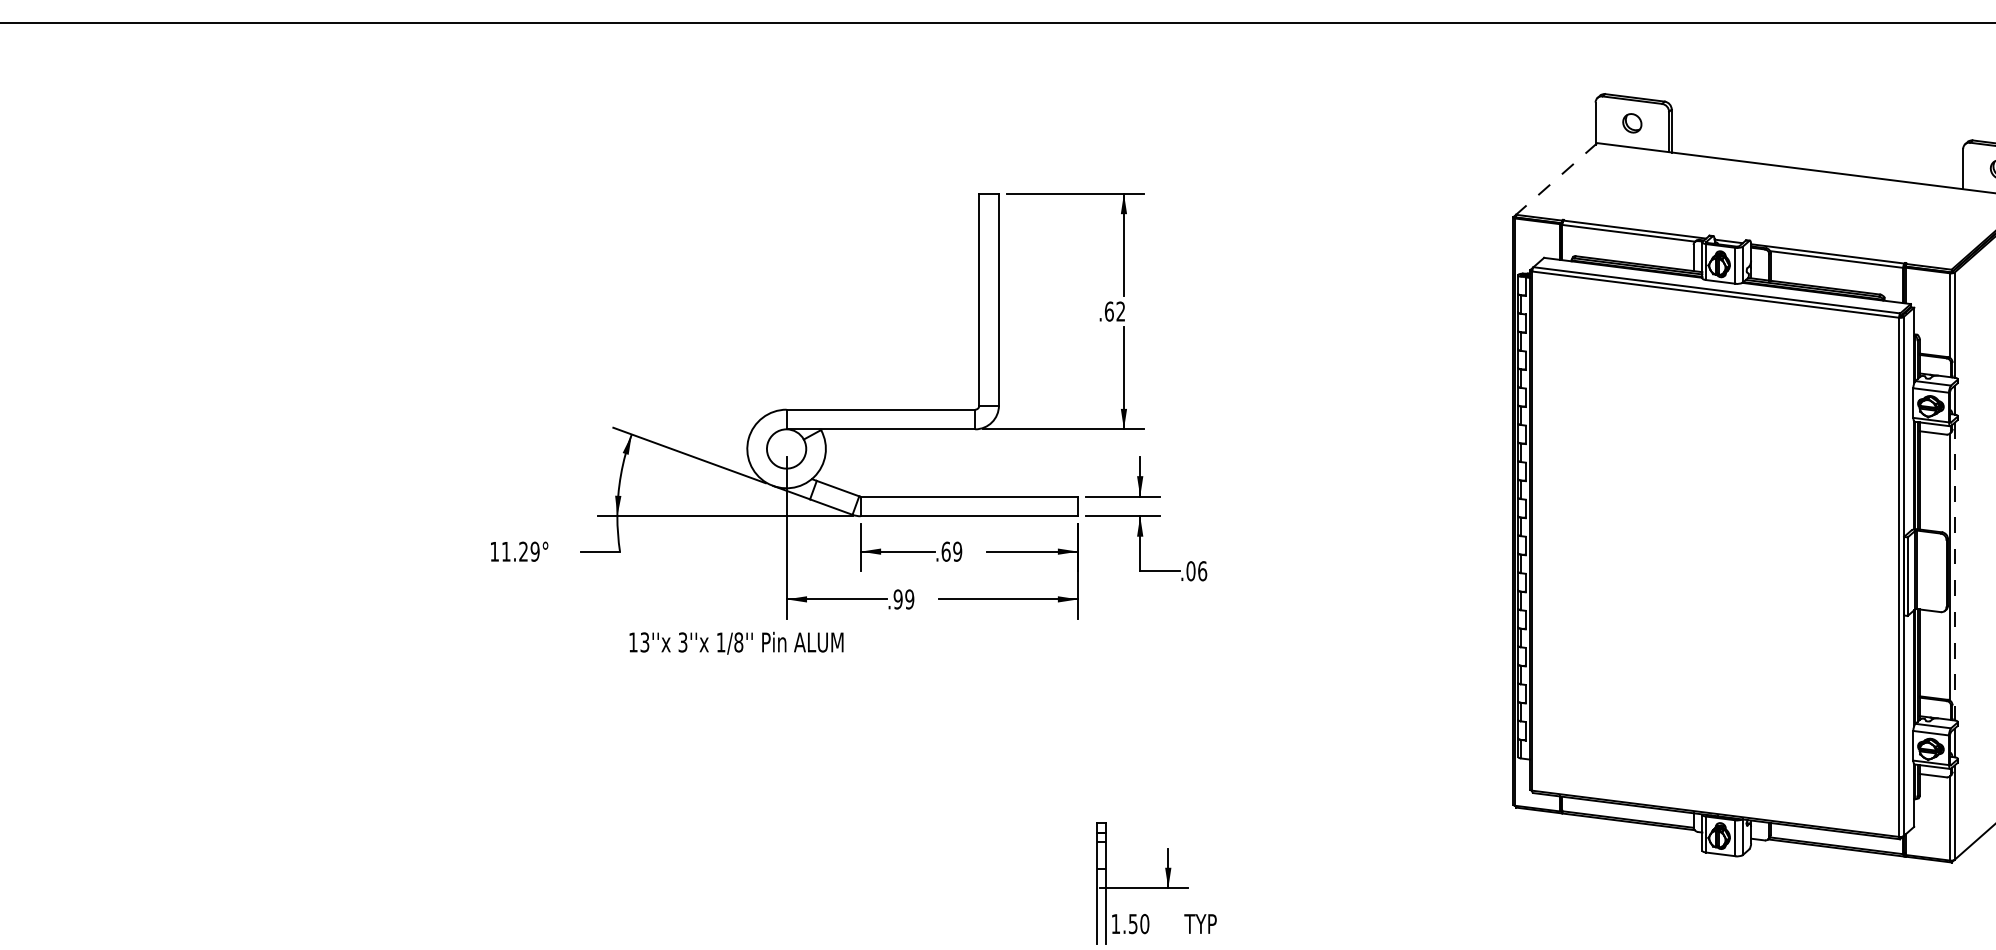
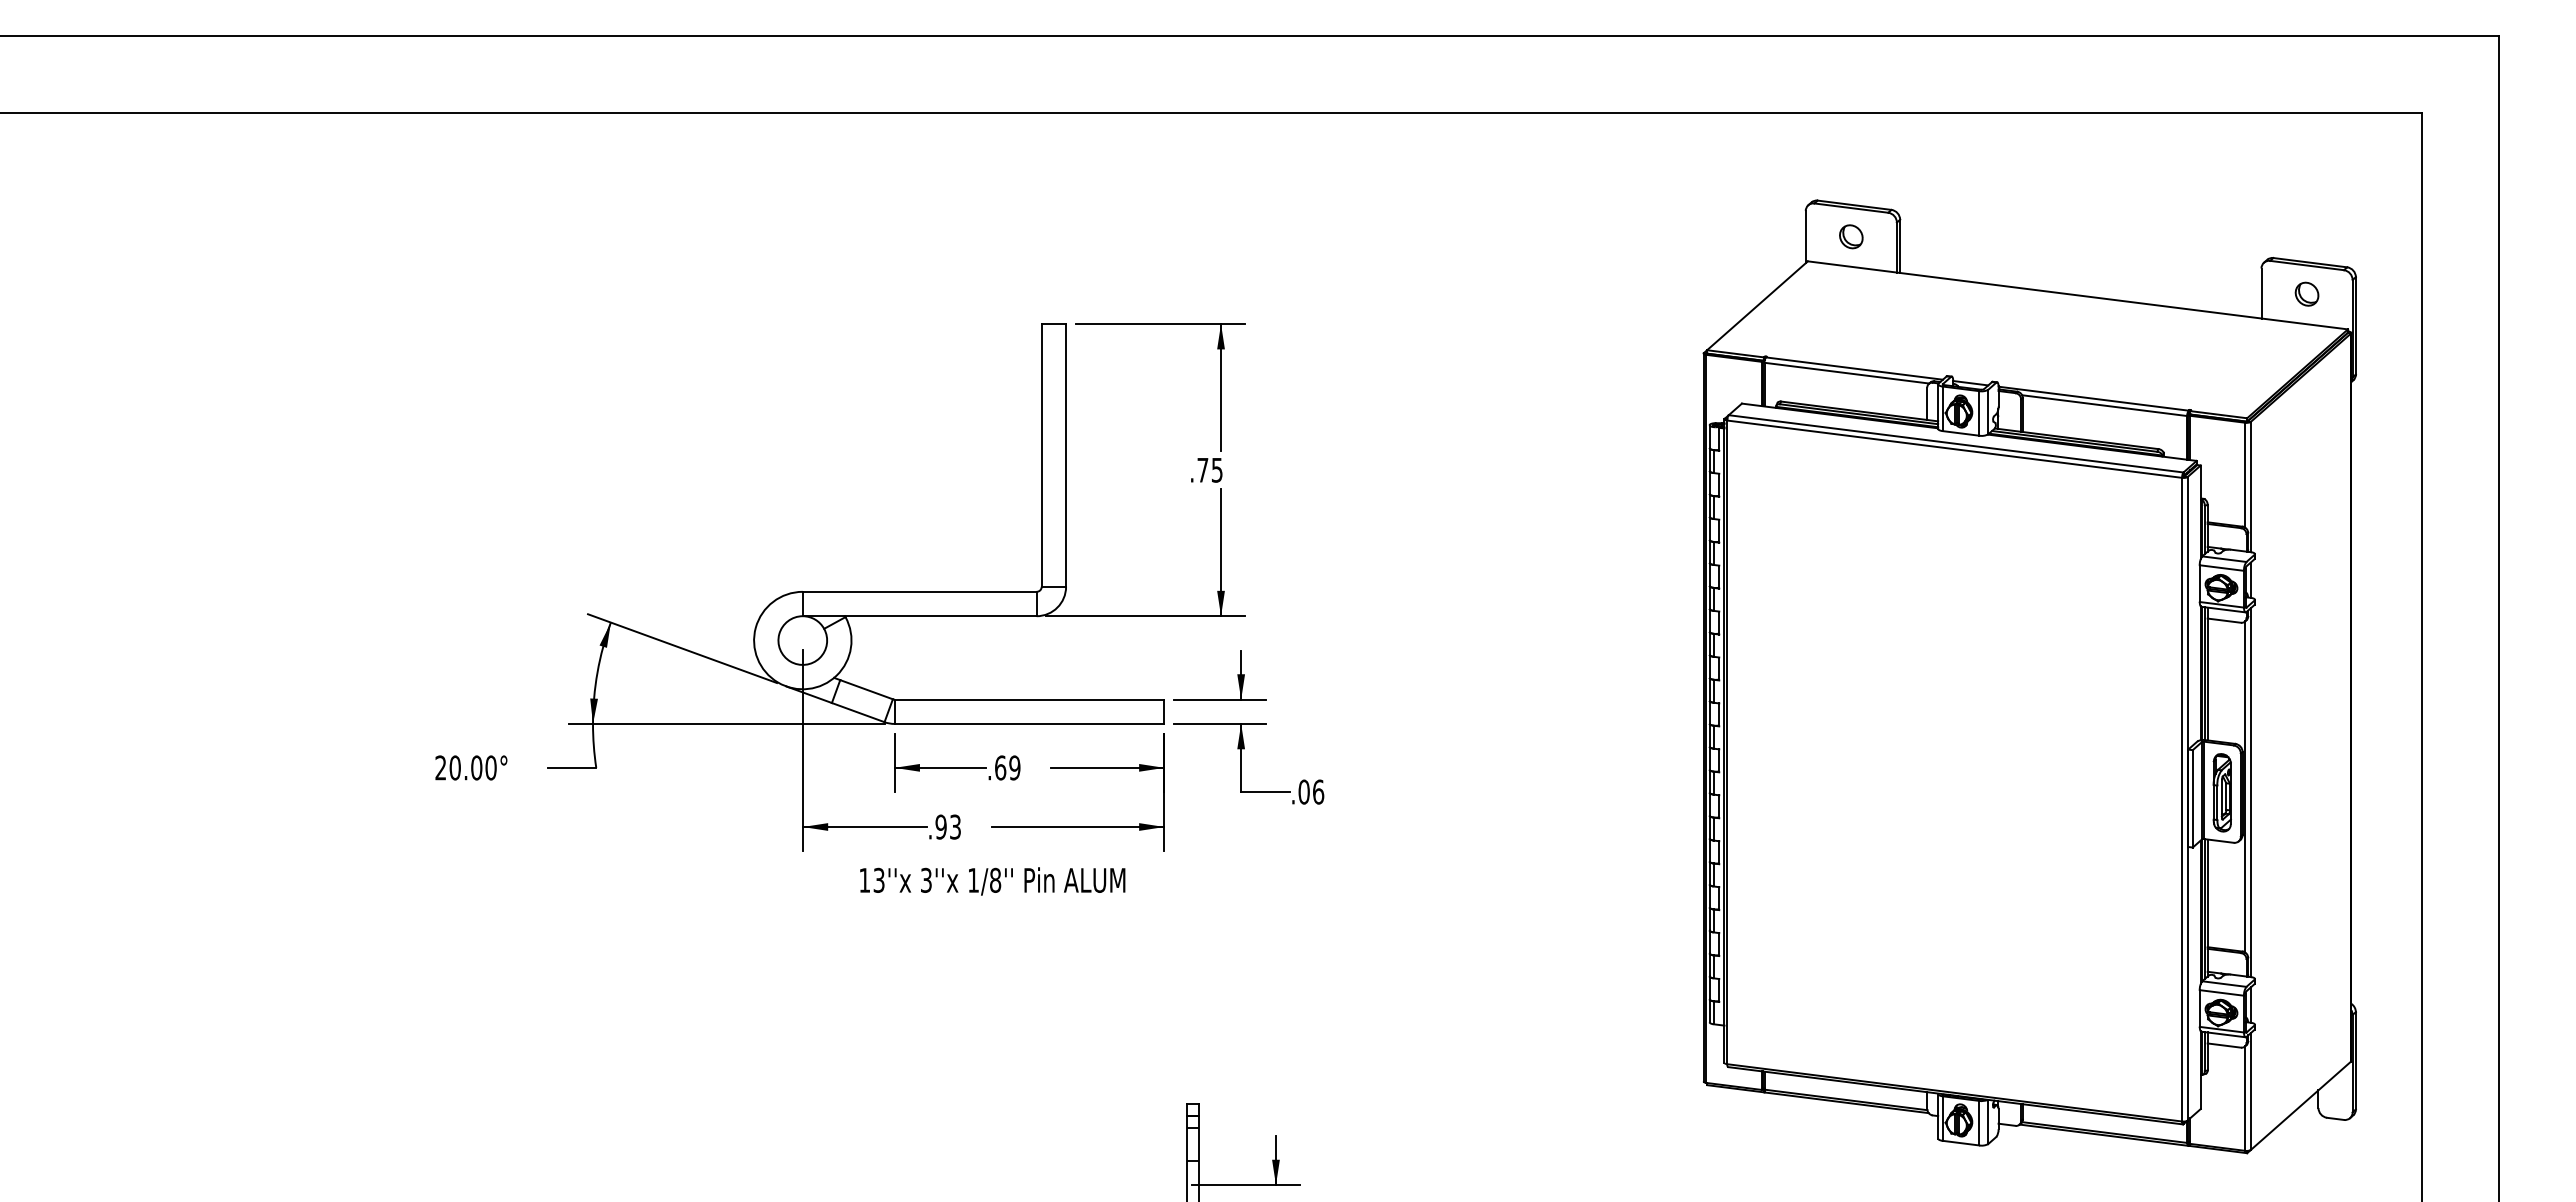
line: (1556, 179) -> (1757, 306), dashed -> solid
text: (1114, 311) -> (1209, 469), .62 -> .75
text: (514, 551) -> (465, 767), 11.29° -> 20.00°
part: (1930, 571) -> (2221, 792), added
line: (1954, 572) -> (2250, 793), dashed -> solid
text: (909, 598) -> (955, 826), .99 -> .93
text: (736, 643) -> (992, 881), moved

